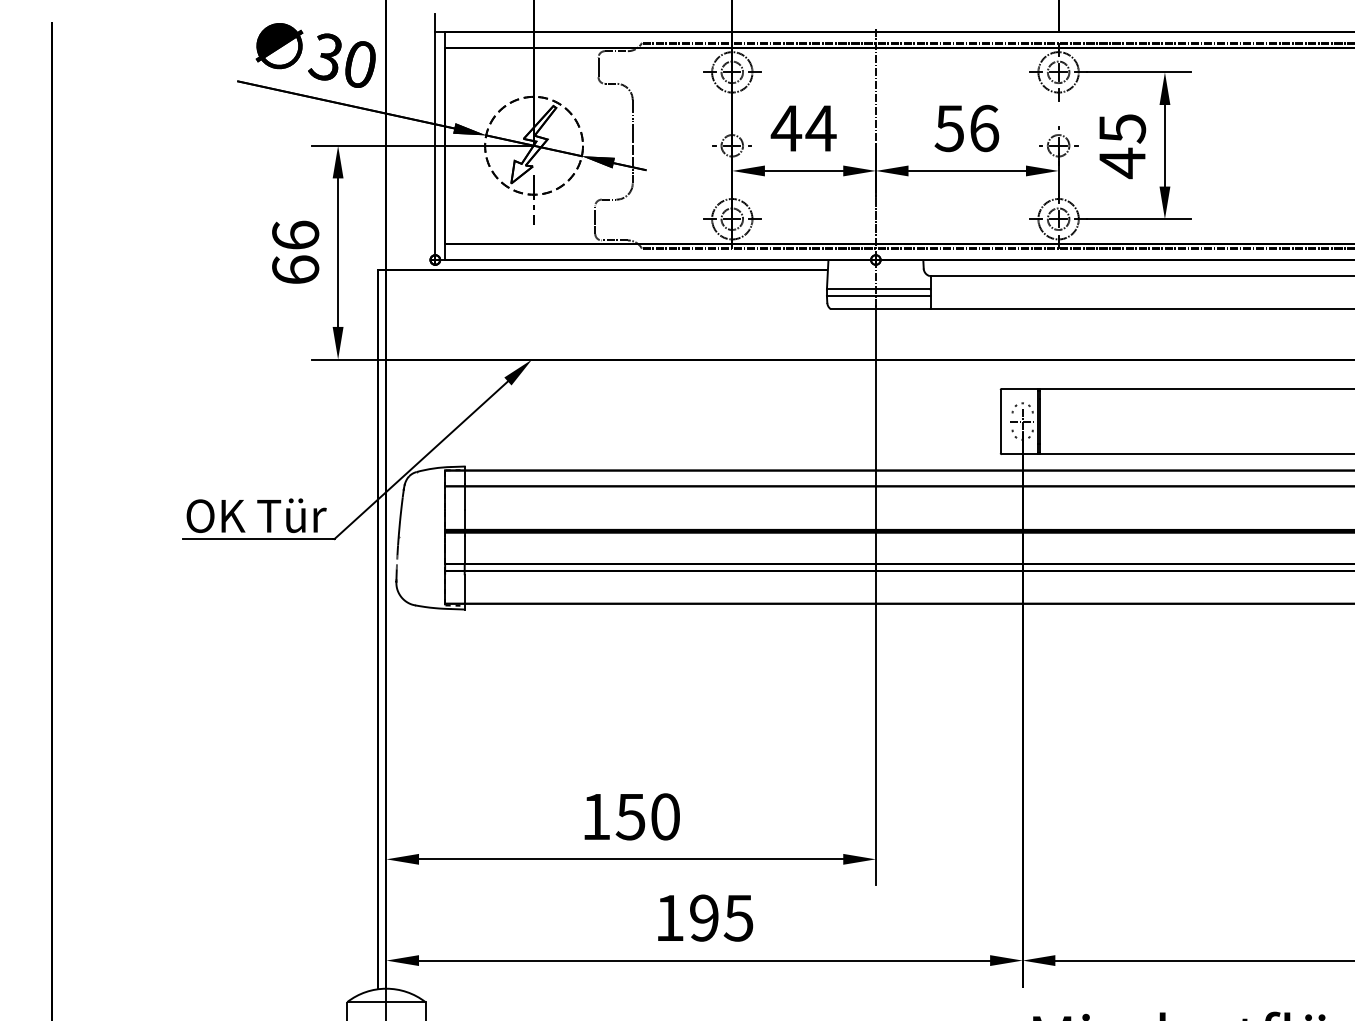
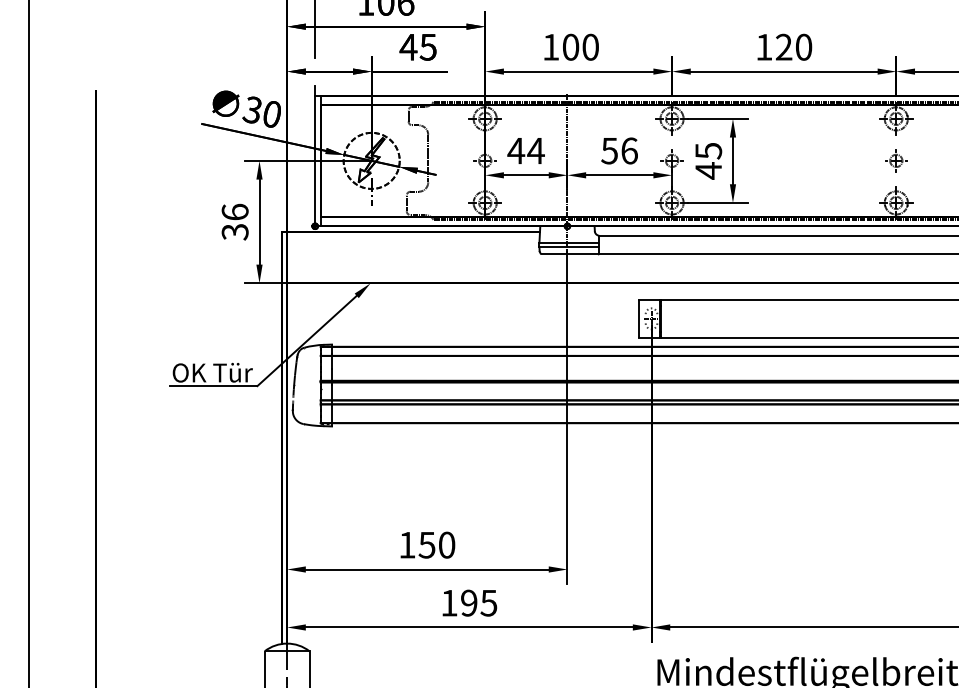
text: (294, 269) -> (234, 231), 66 -> 36

